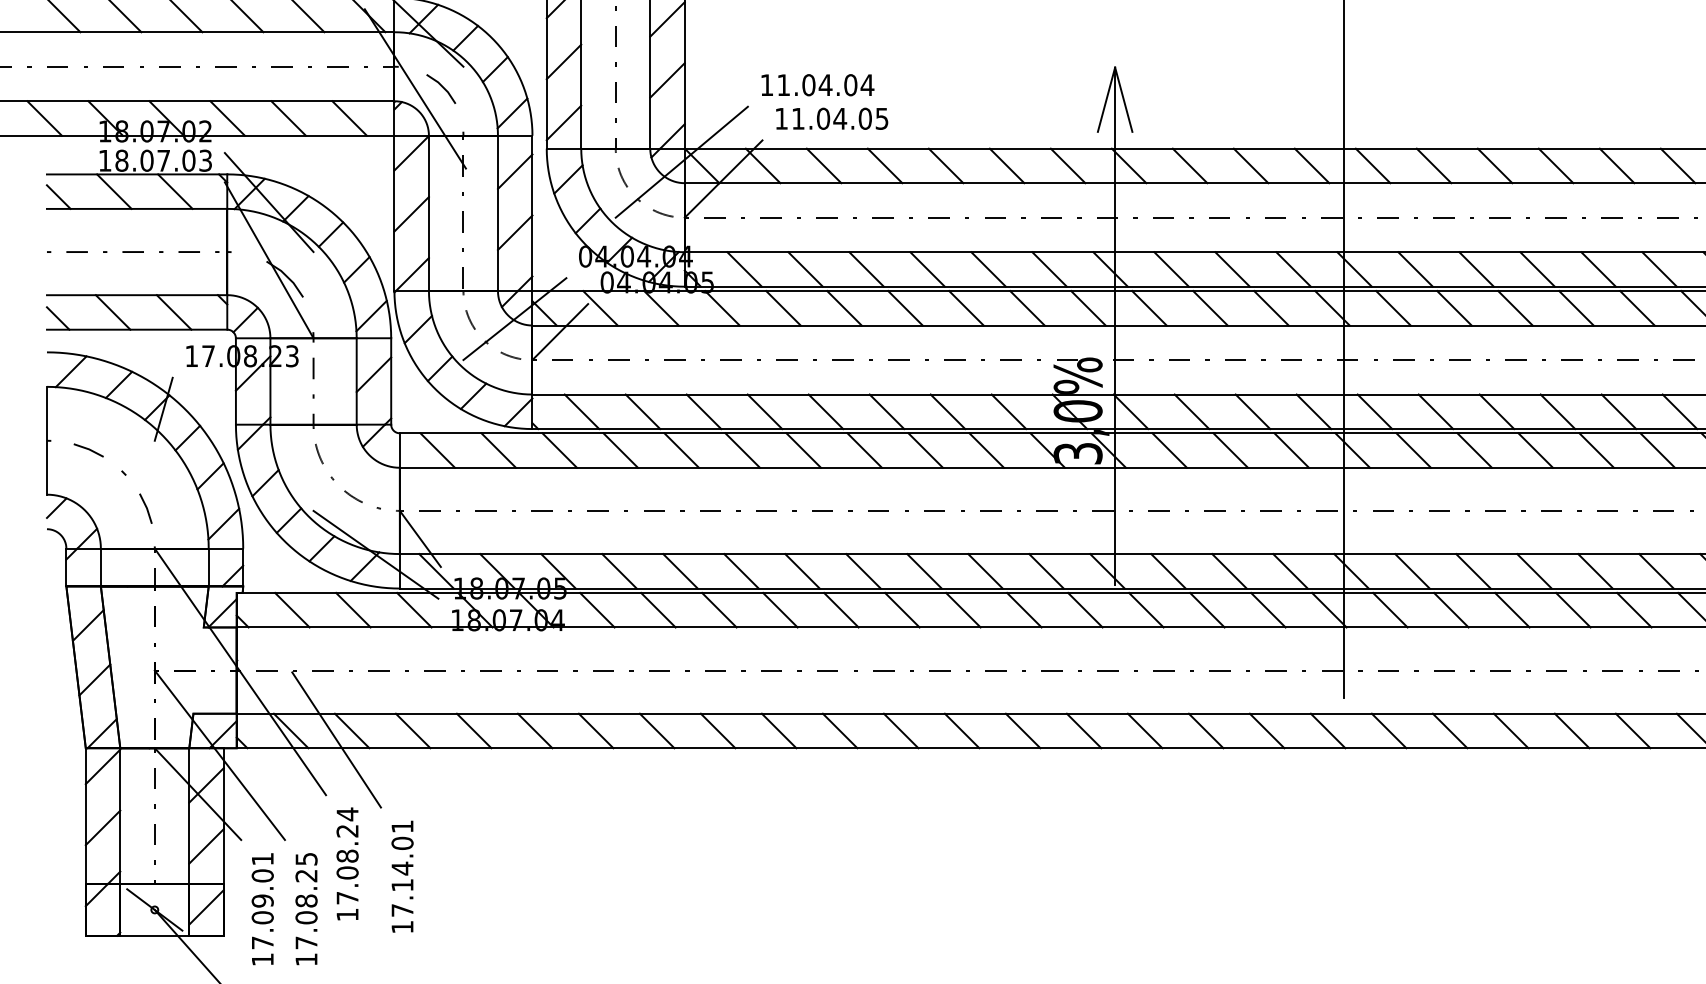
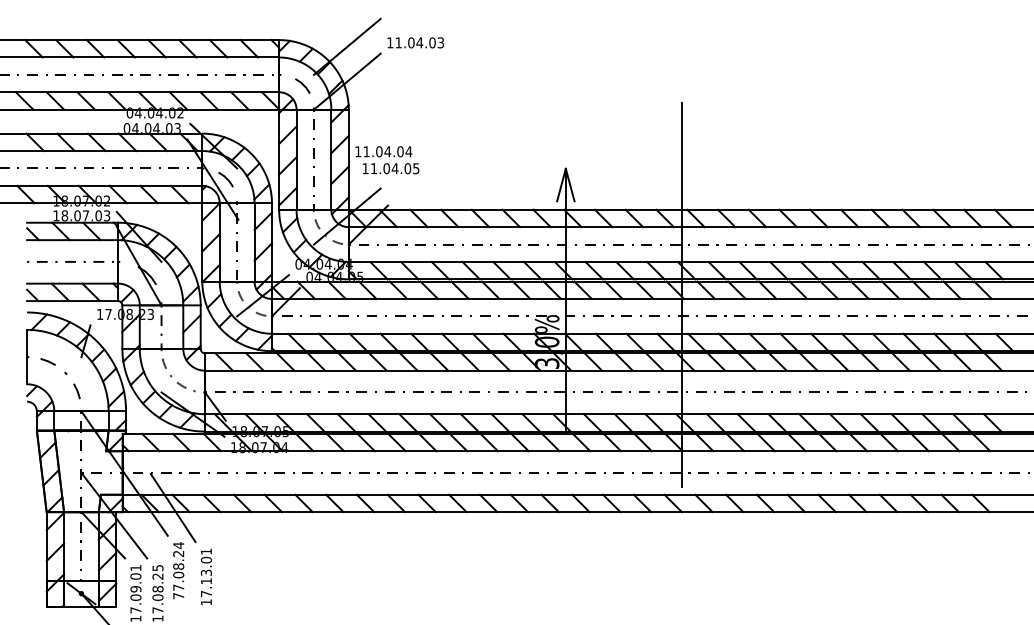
text: (825, 102) -> (387, 160), moved
text: (400, 867) -> (205, 572), 17.14.01 -> 17.13.01
text: (347, 915) -> (178, 596), 17.08.24 -> 77.08.24

